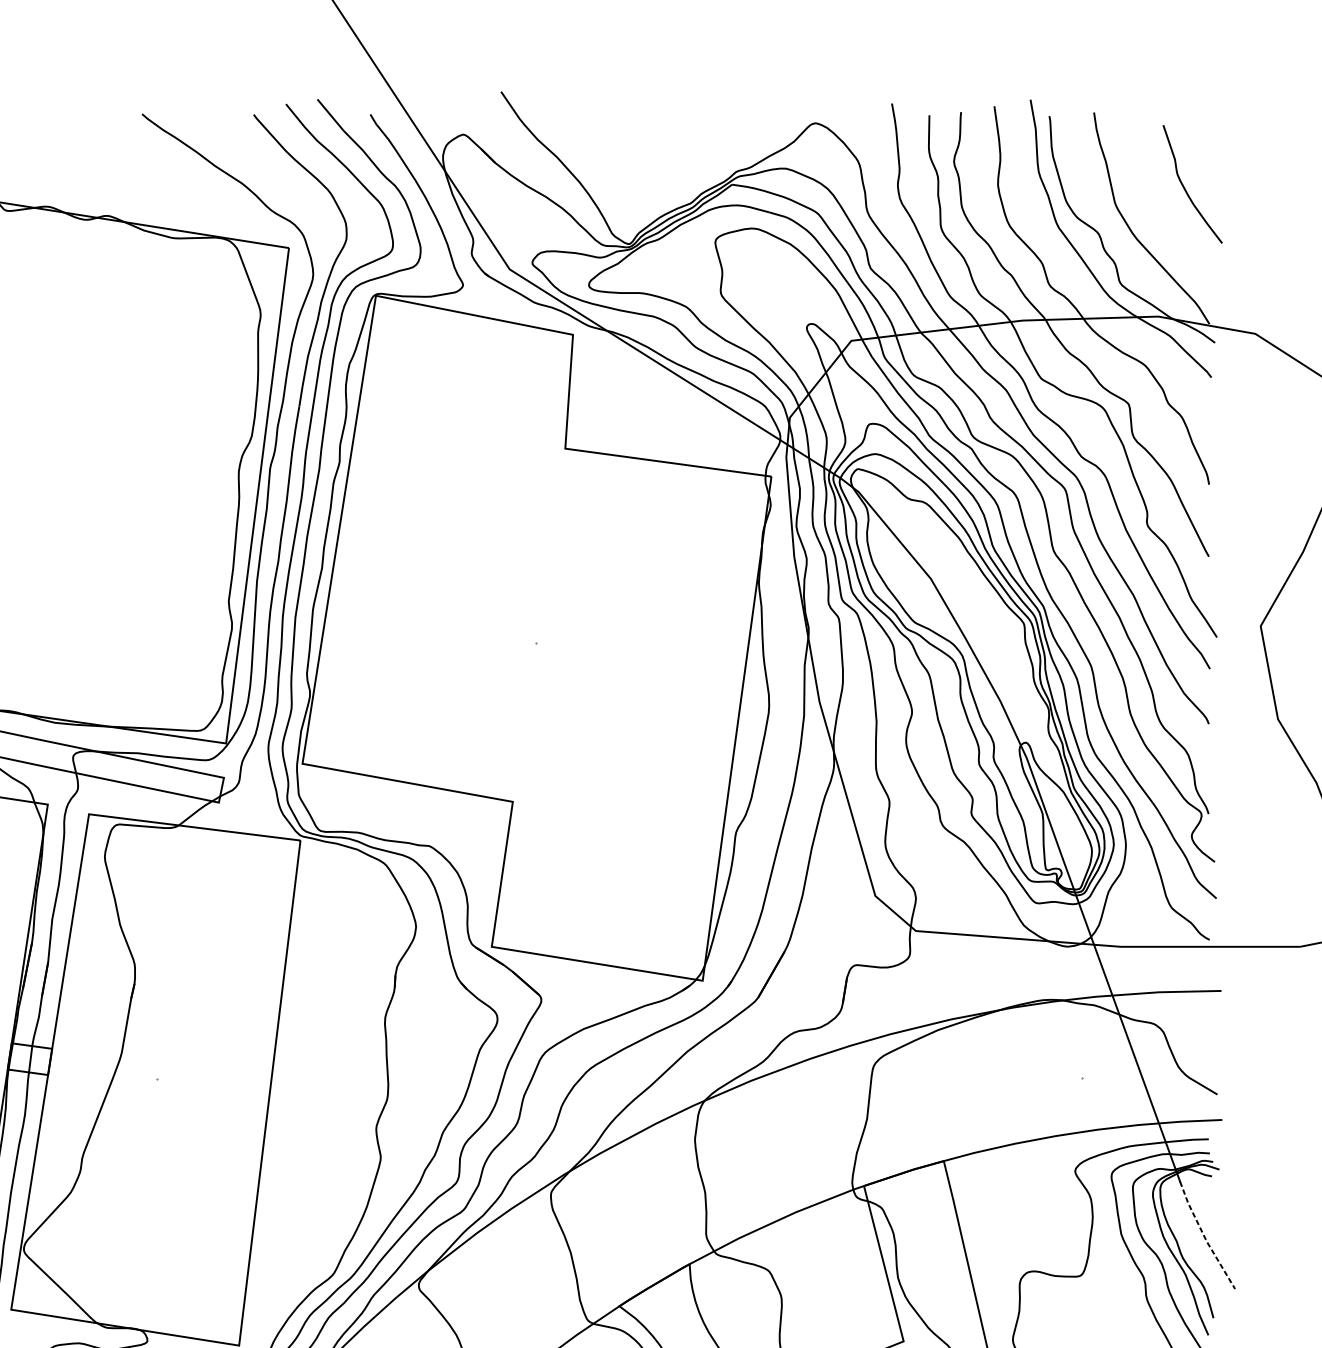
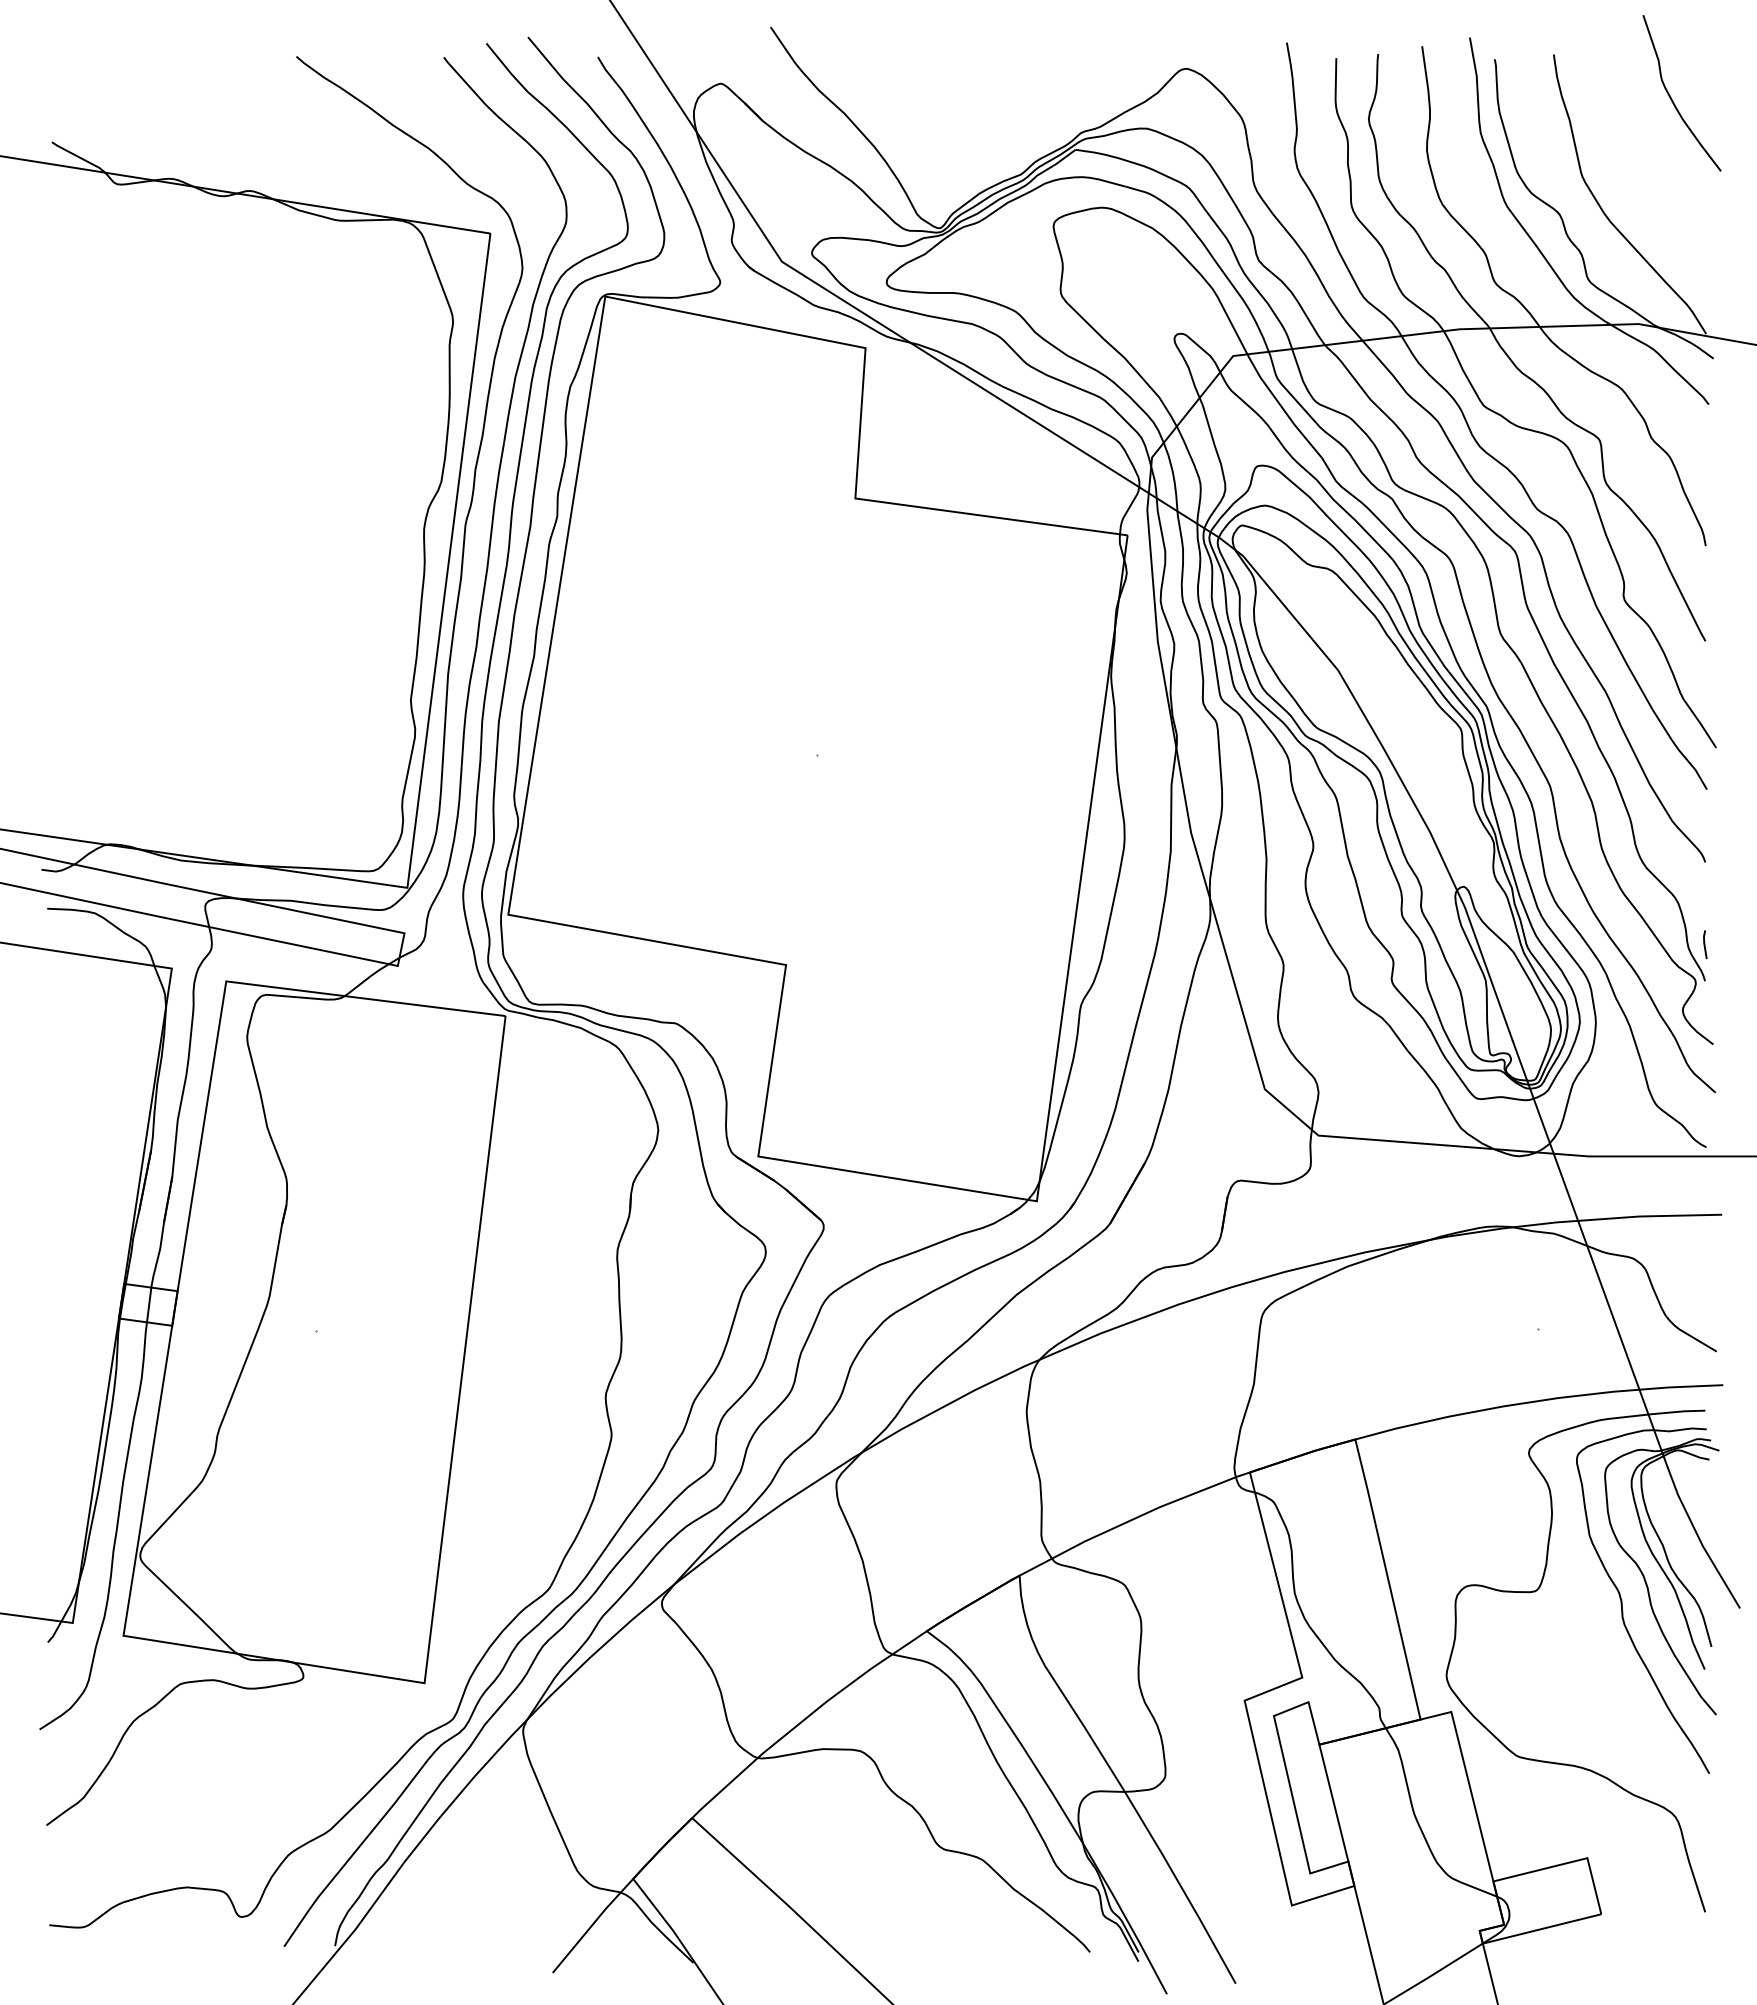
curve: (1184, 187) -> (1671, 97), moved
line: (1208, 786) -> (1705, 944), added
line: (1204, 1237) -> (1699, 1540), dashed -> solid

